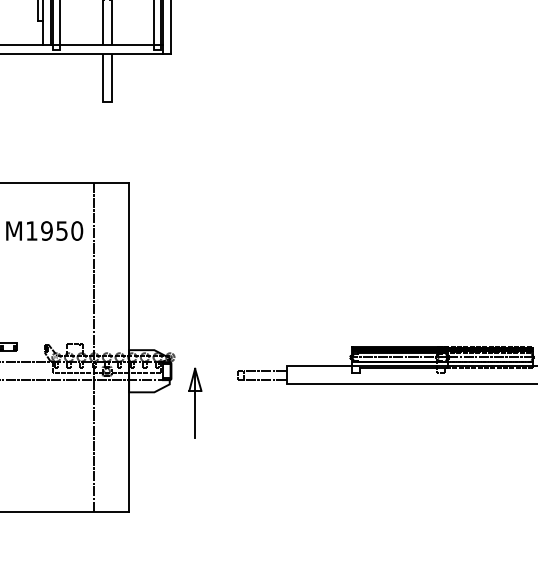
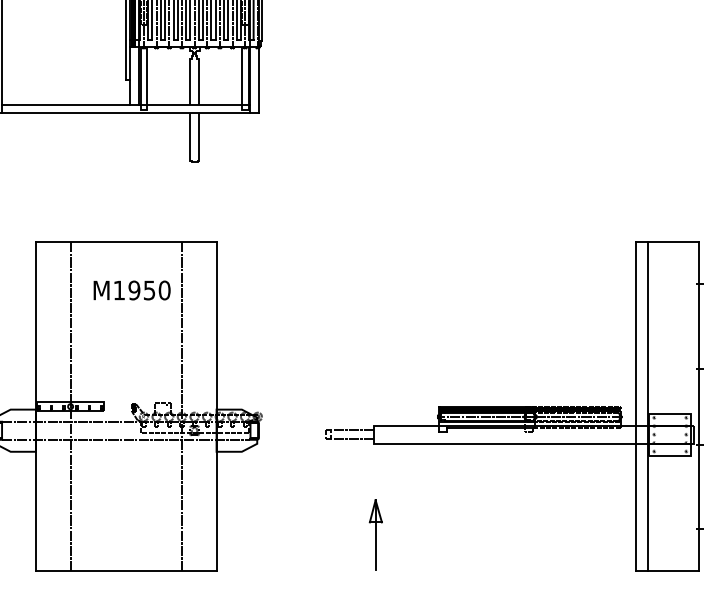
part: (195, 403) -> (375, 534), moved

